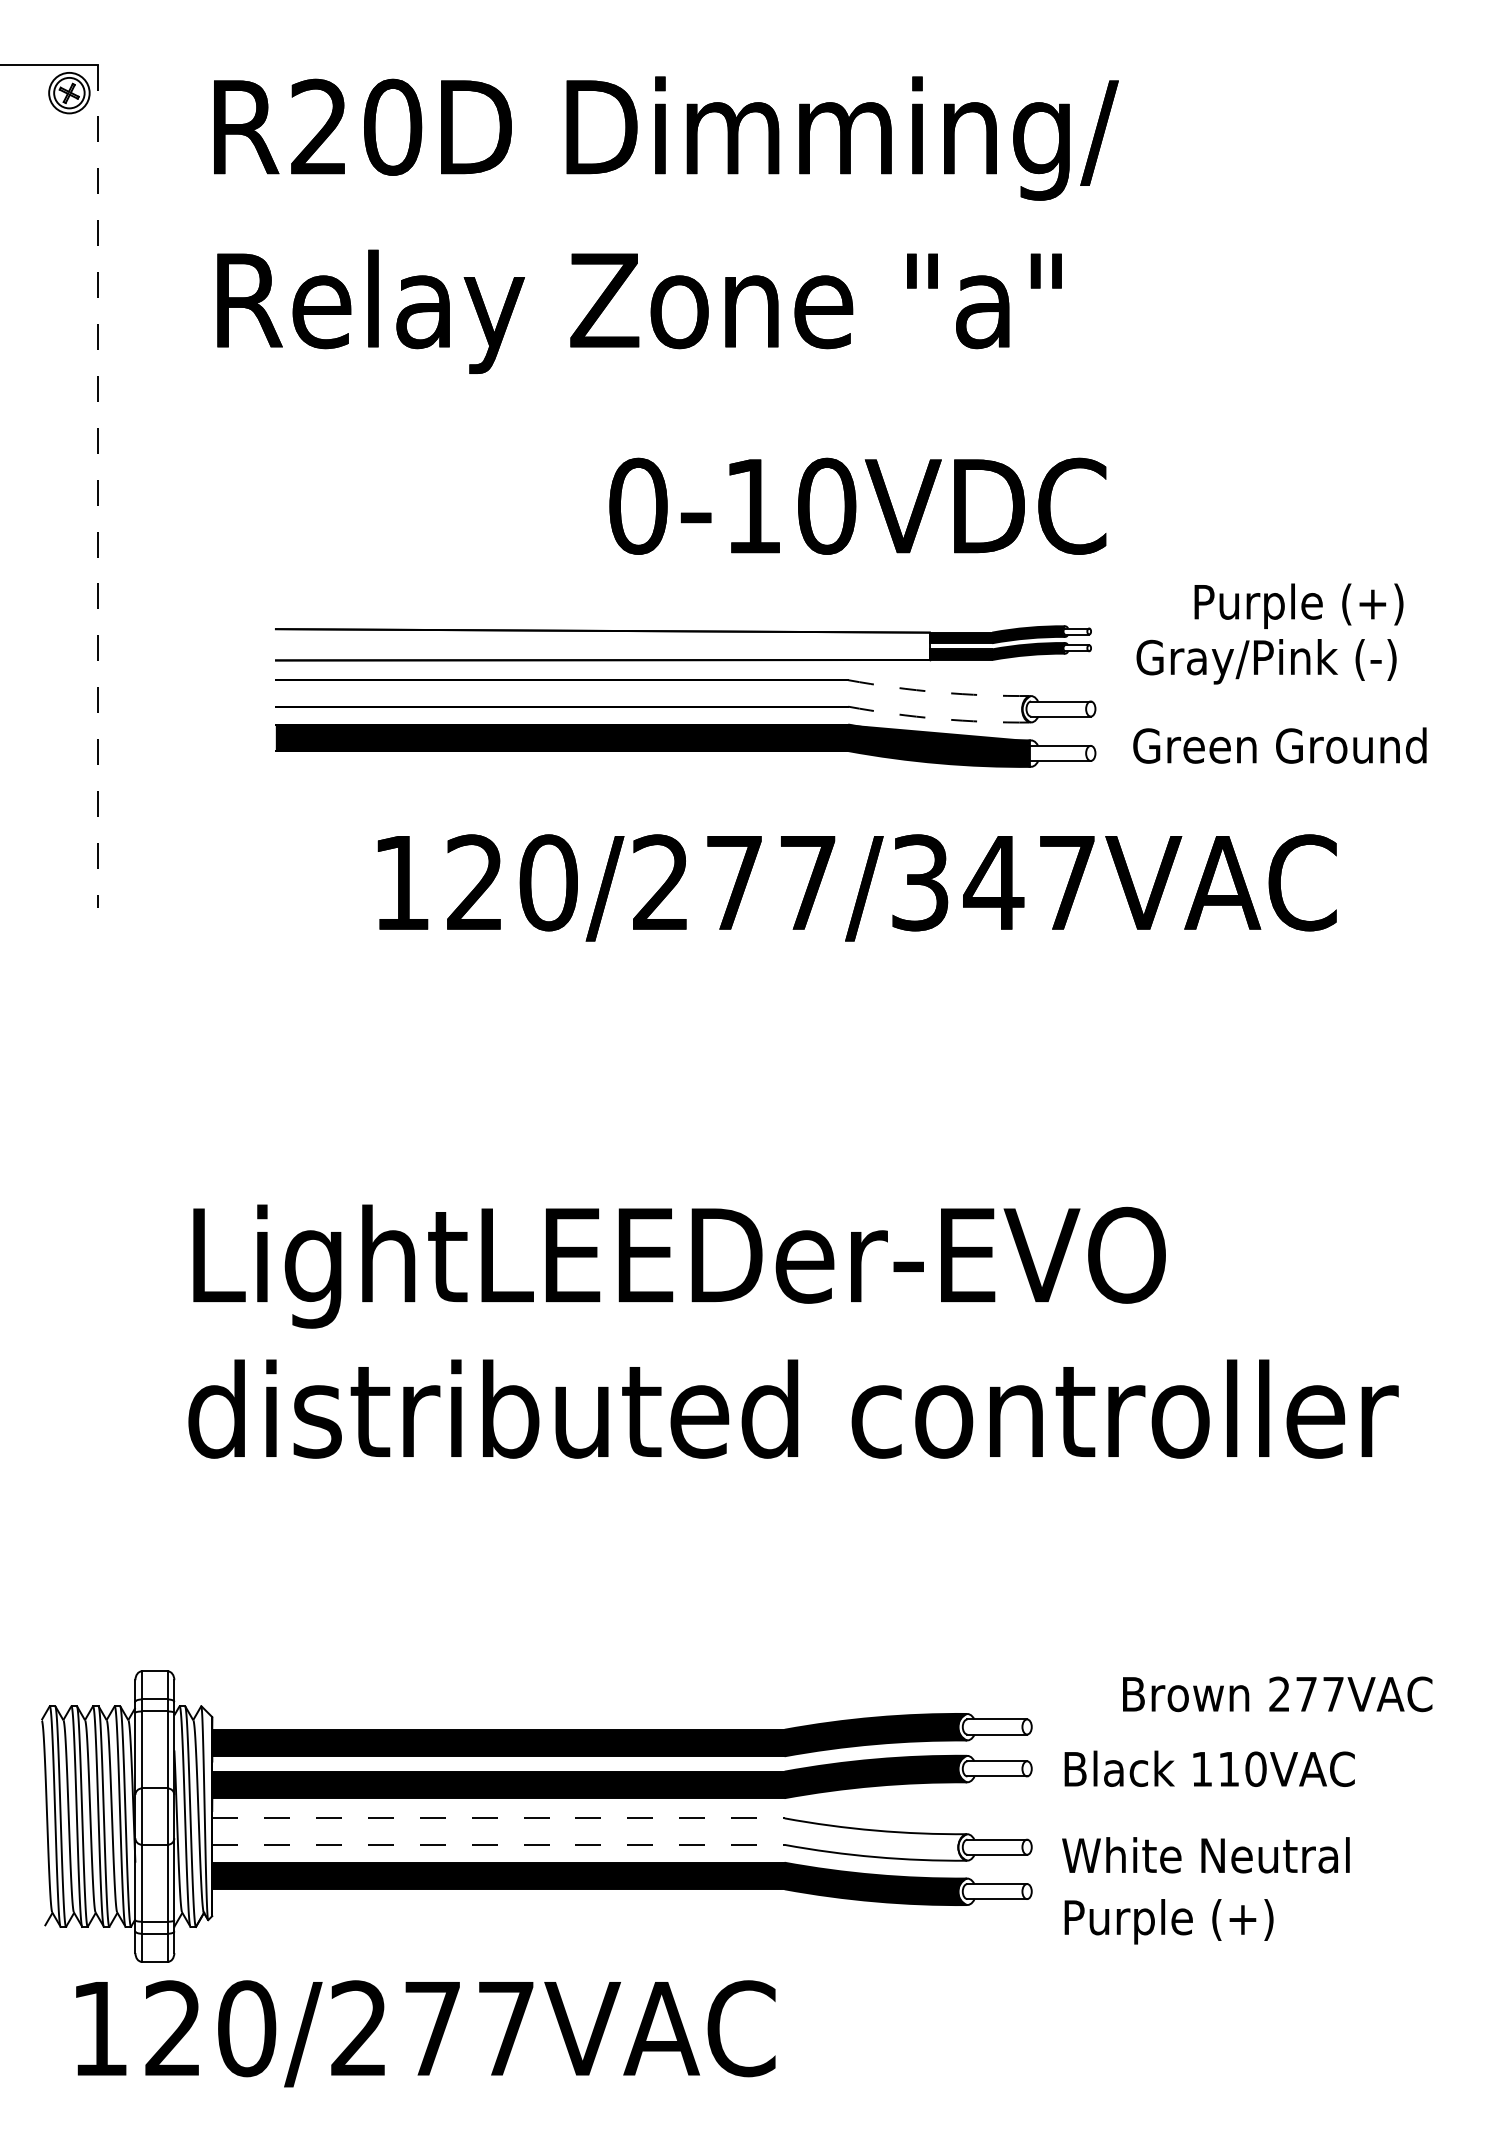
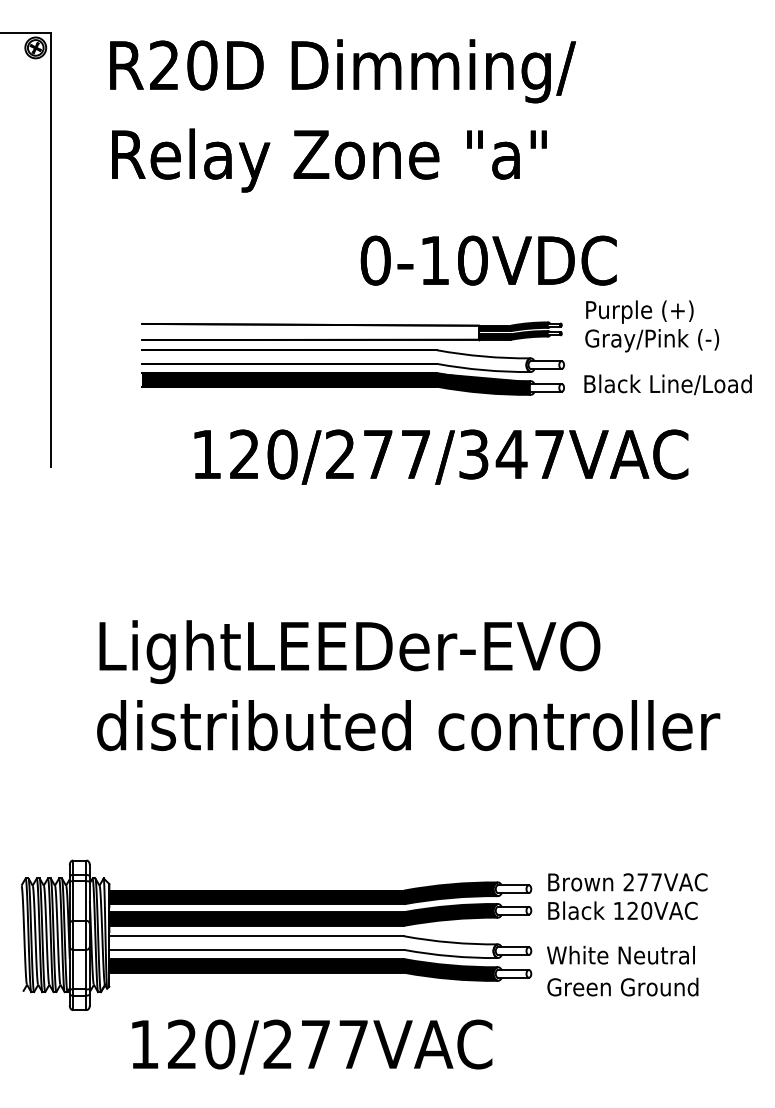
line: (97, 486) -> (50, 250), dashed -> solid
text: (857, 505) -> (488, 260), moved
text: (1298, 605) -> (639, 311), moved
arc: (938, 692) -> (483, 356), dashed -> solid
arc: (938, 719) -> (483, 370), dashed -> solid
text: (1296, 746) -> (667, 384), Green Ground -> Black Line/Load
text: (1276, 1694) -> (627, 882), moved
text: (1228, 1768) -> (632, 910), 110VAC -> 120VAC
line: (500, 1818) -> (257, 936), dashed -> solid
line: (500, 1844) -> (257, 949), dashed -> solid
text: (1208, 1921) -> (622, 989), Purple (+) -> Green Ground
text: (426, 2032) -> (312, 1046), moved

